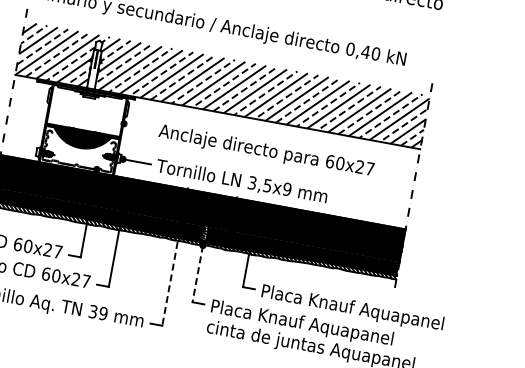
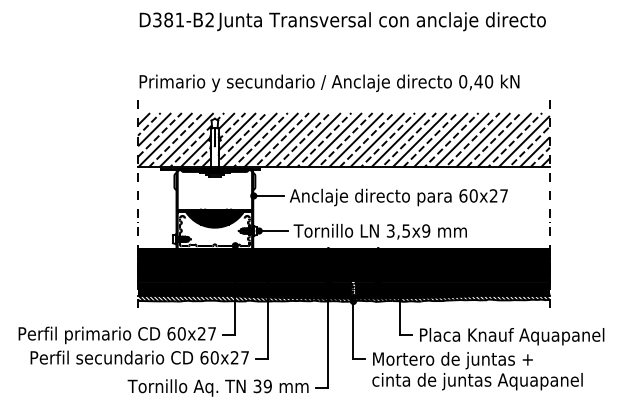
line: (138, 126) -> (268, 195), added
line: (197, 274) -> (353, 330), dashed -> solid
line: (170, 279) -> (327, 340), dashed -> solid
text: (302, 323) -> (465, 360), Placa Knauf Aquapanel -> Mortero de juntas +

